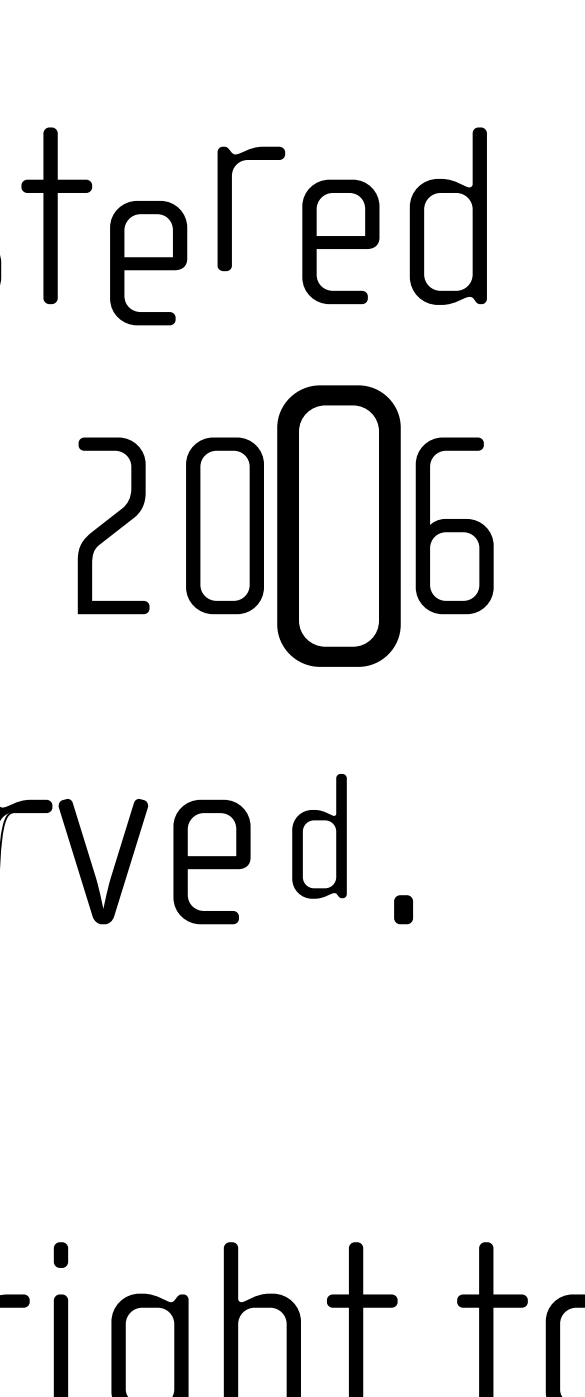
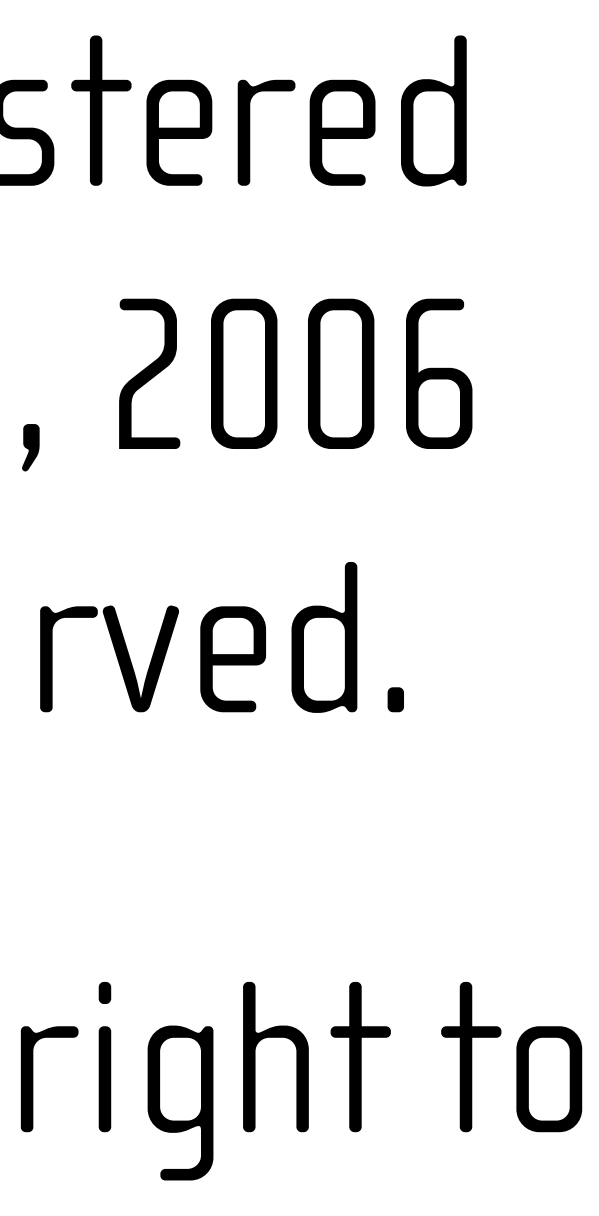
part: (232, 208) -> (250, 132), moved
part: (148, 262) -> (179, 132), moved
part: (339, 525) -> (341, 373), size x0.62
part: (319, 836) -> (324, 637), size x1.43

